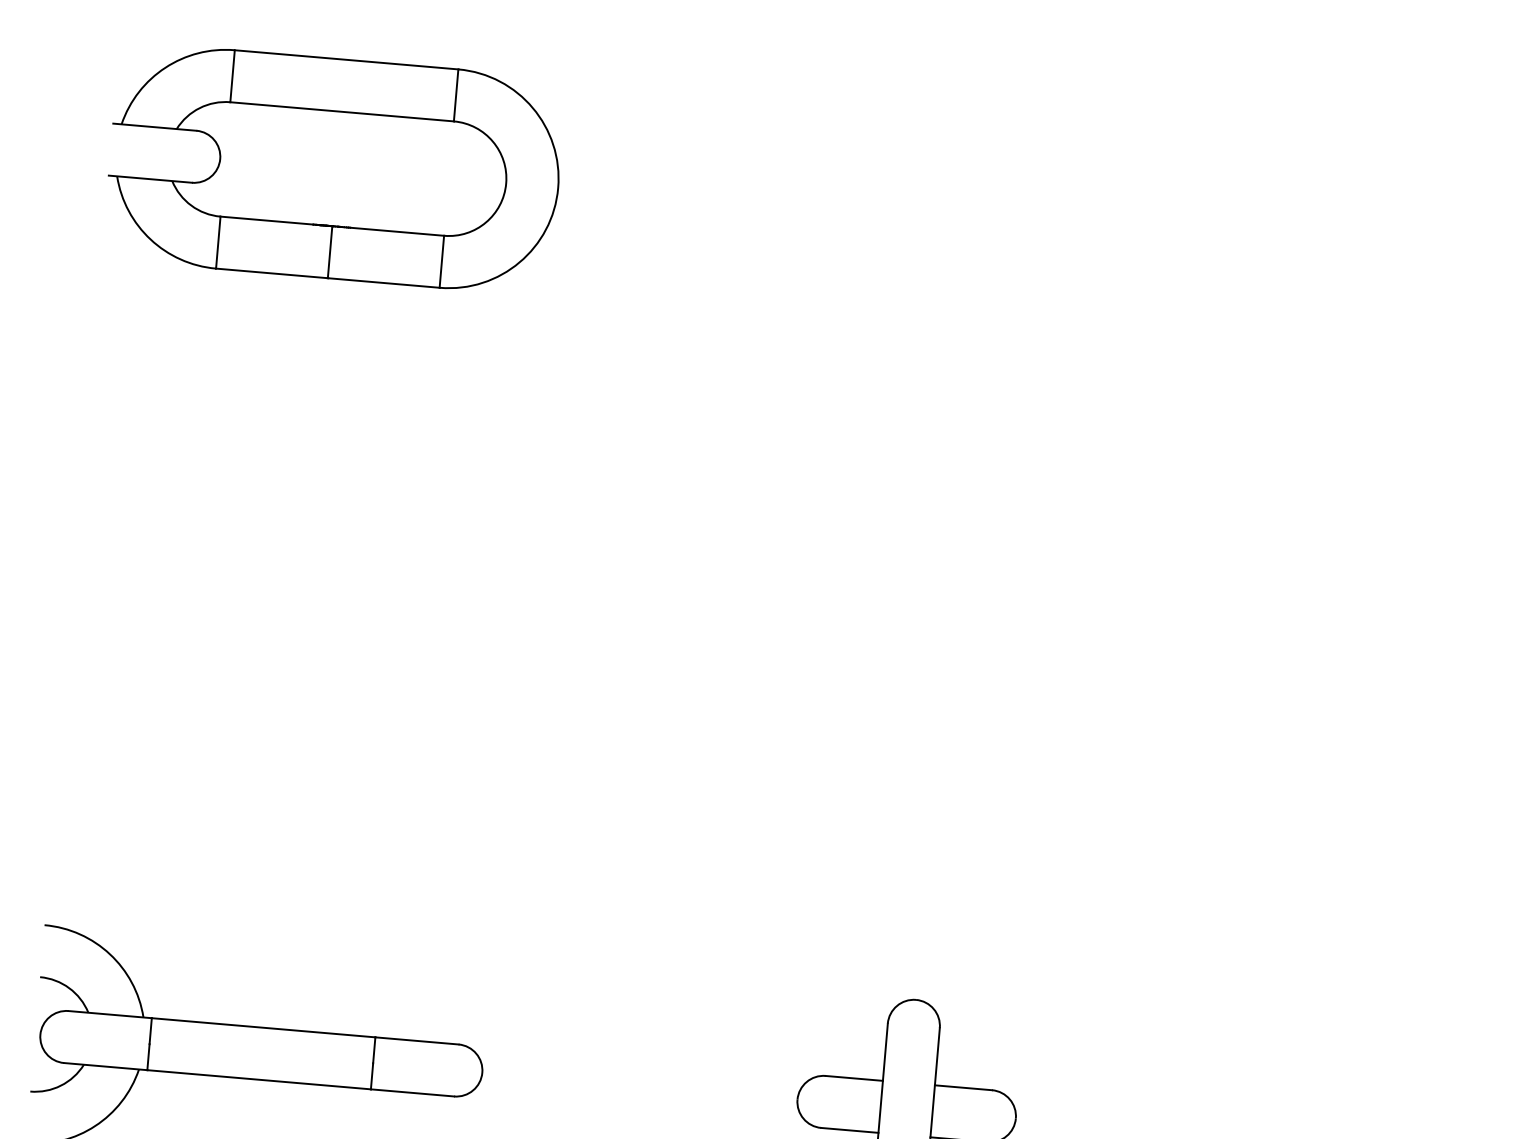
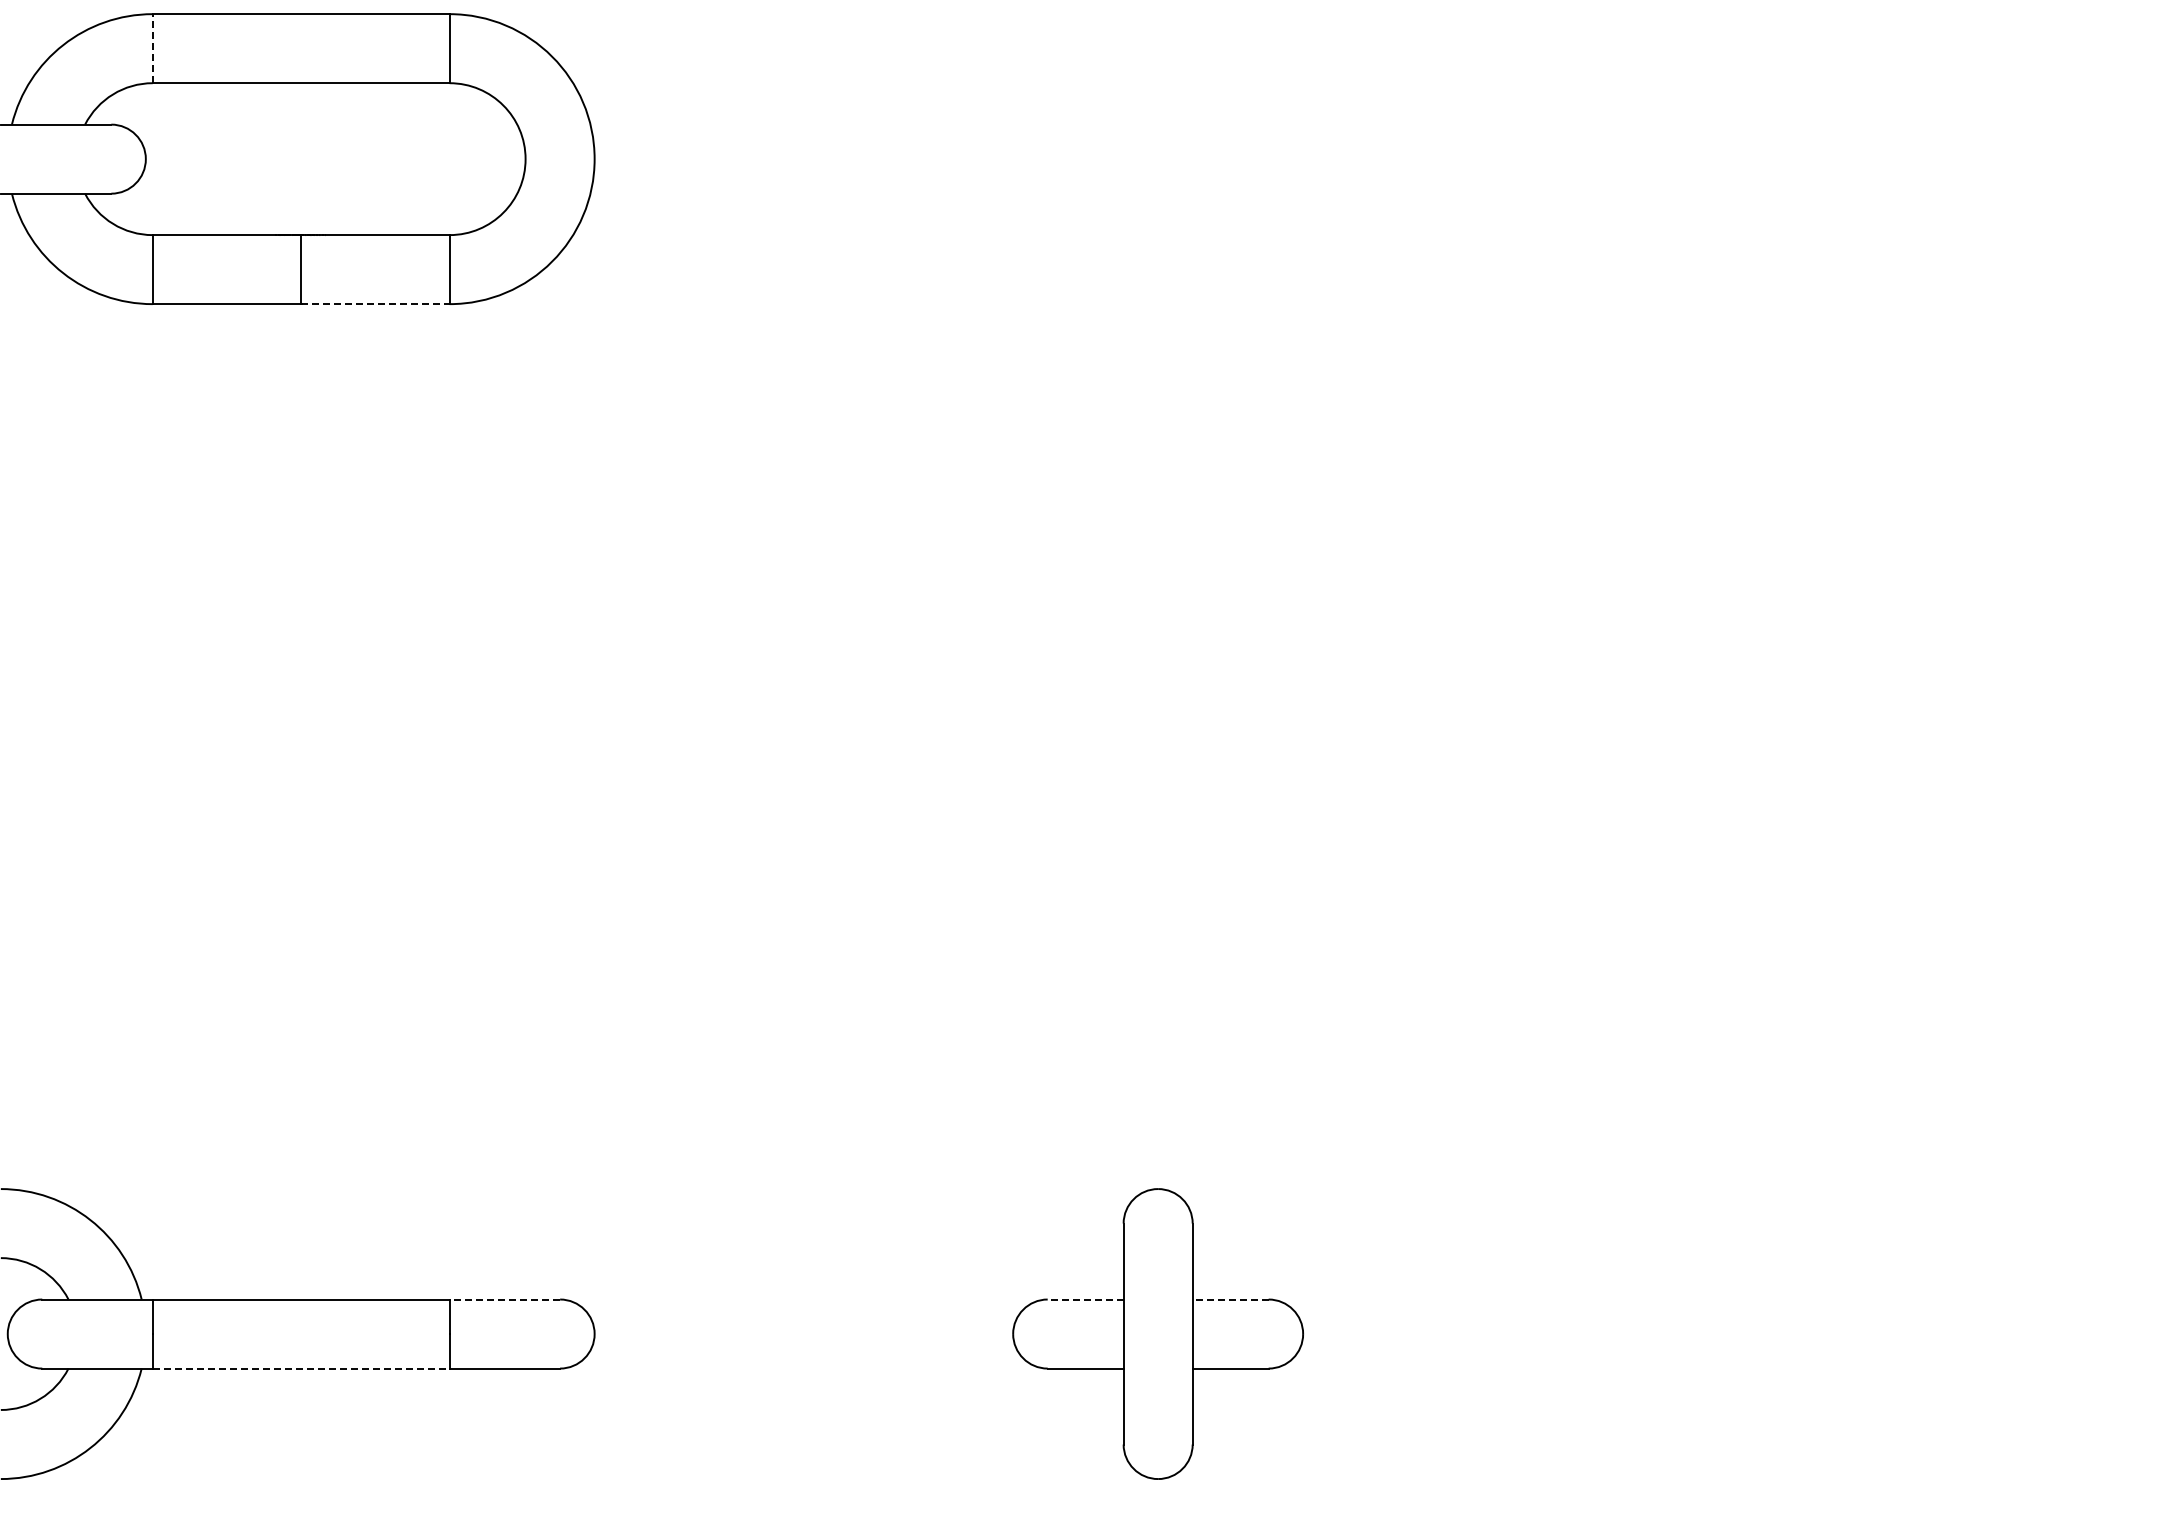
line: (232, 76) -> (152, 48), solid -> dashed
line: (383, 283) -> (375, 304), solid -> dashed
line: (416, 1040) -> (504, 1299), solid -> dashed
line: (854, 1078) -> (1085, 1299), solid -> dashed
line: (259, 1079) -> (301, 1368), solid -> dashed
line: (963, 1087) -> (1230, 1299), solid -> dashed

